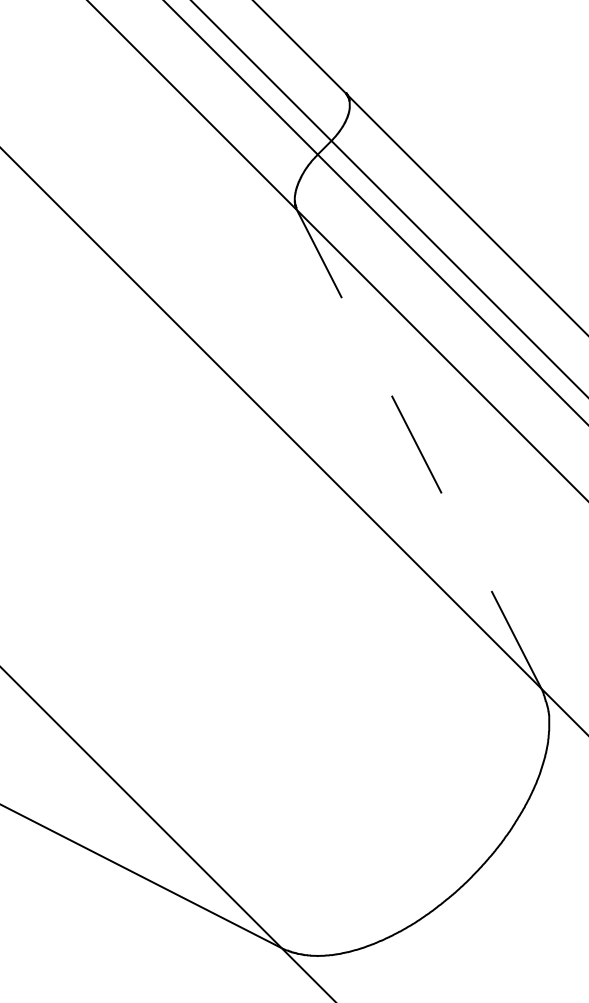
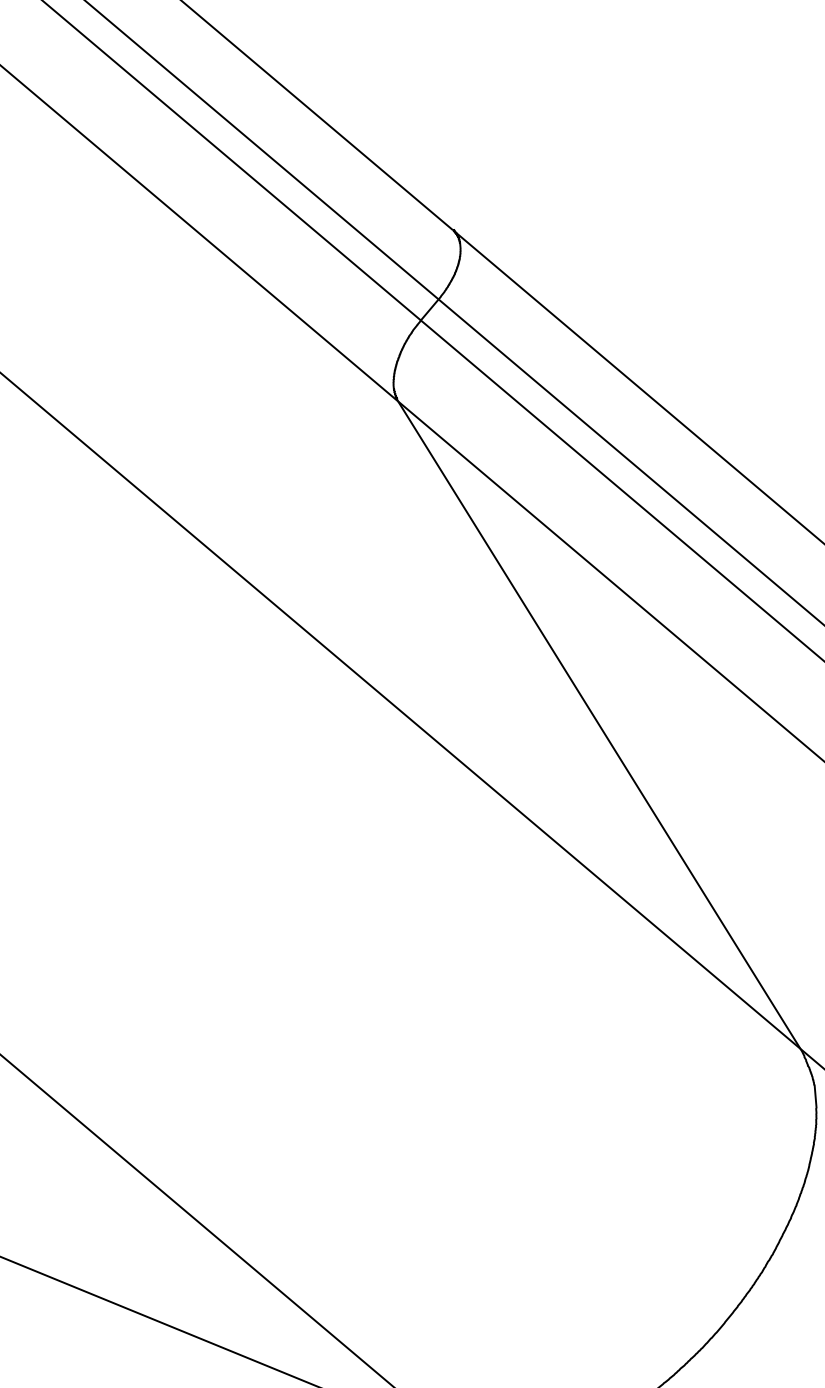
line: (419, 449) -> (599, 725), dashed -> solid

